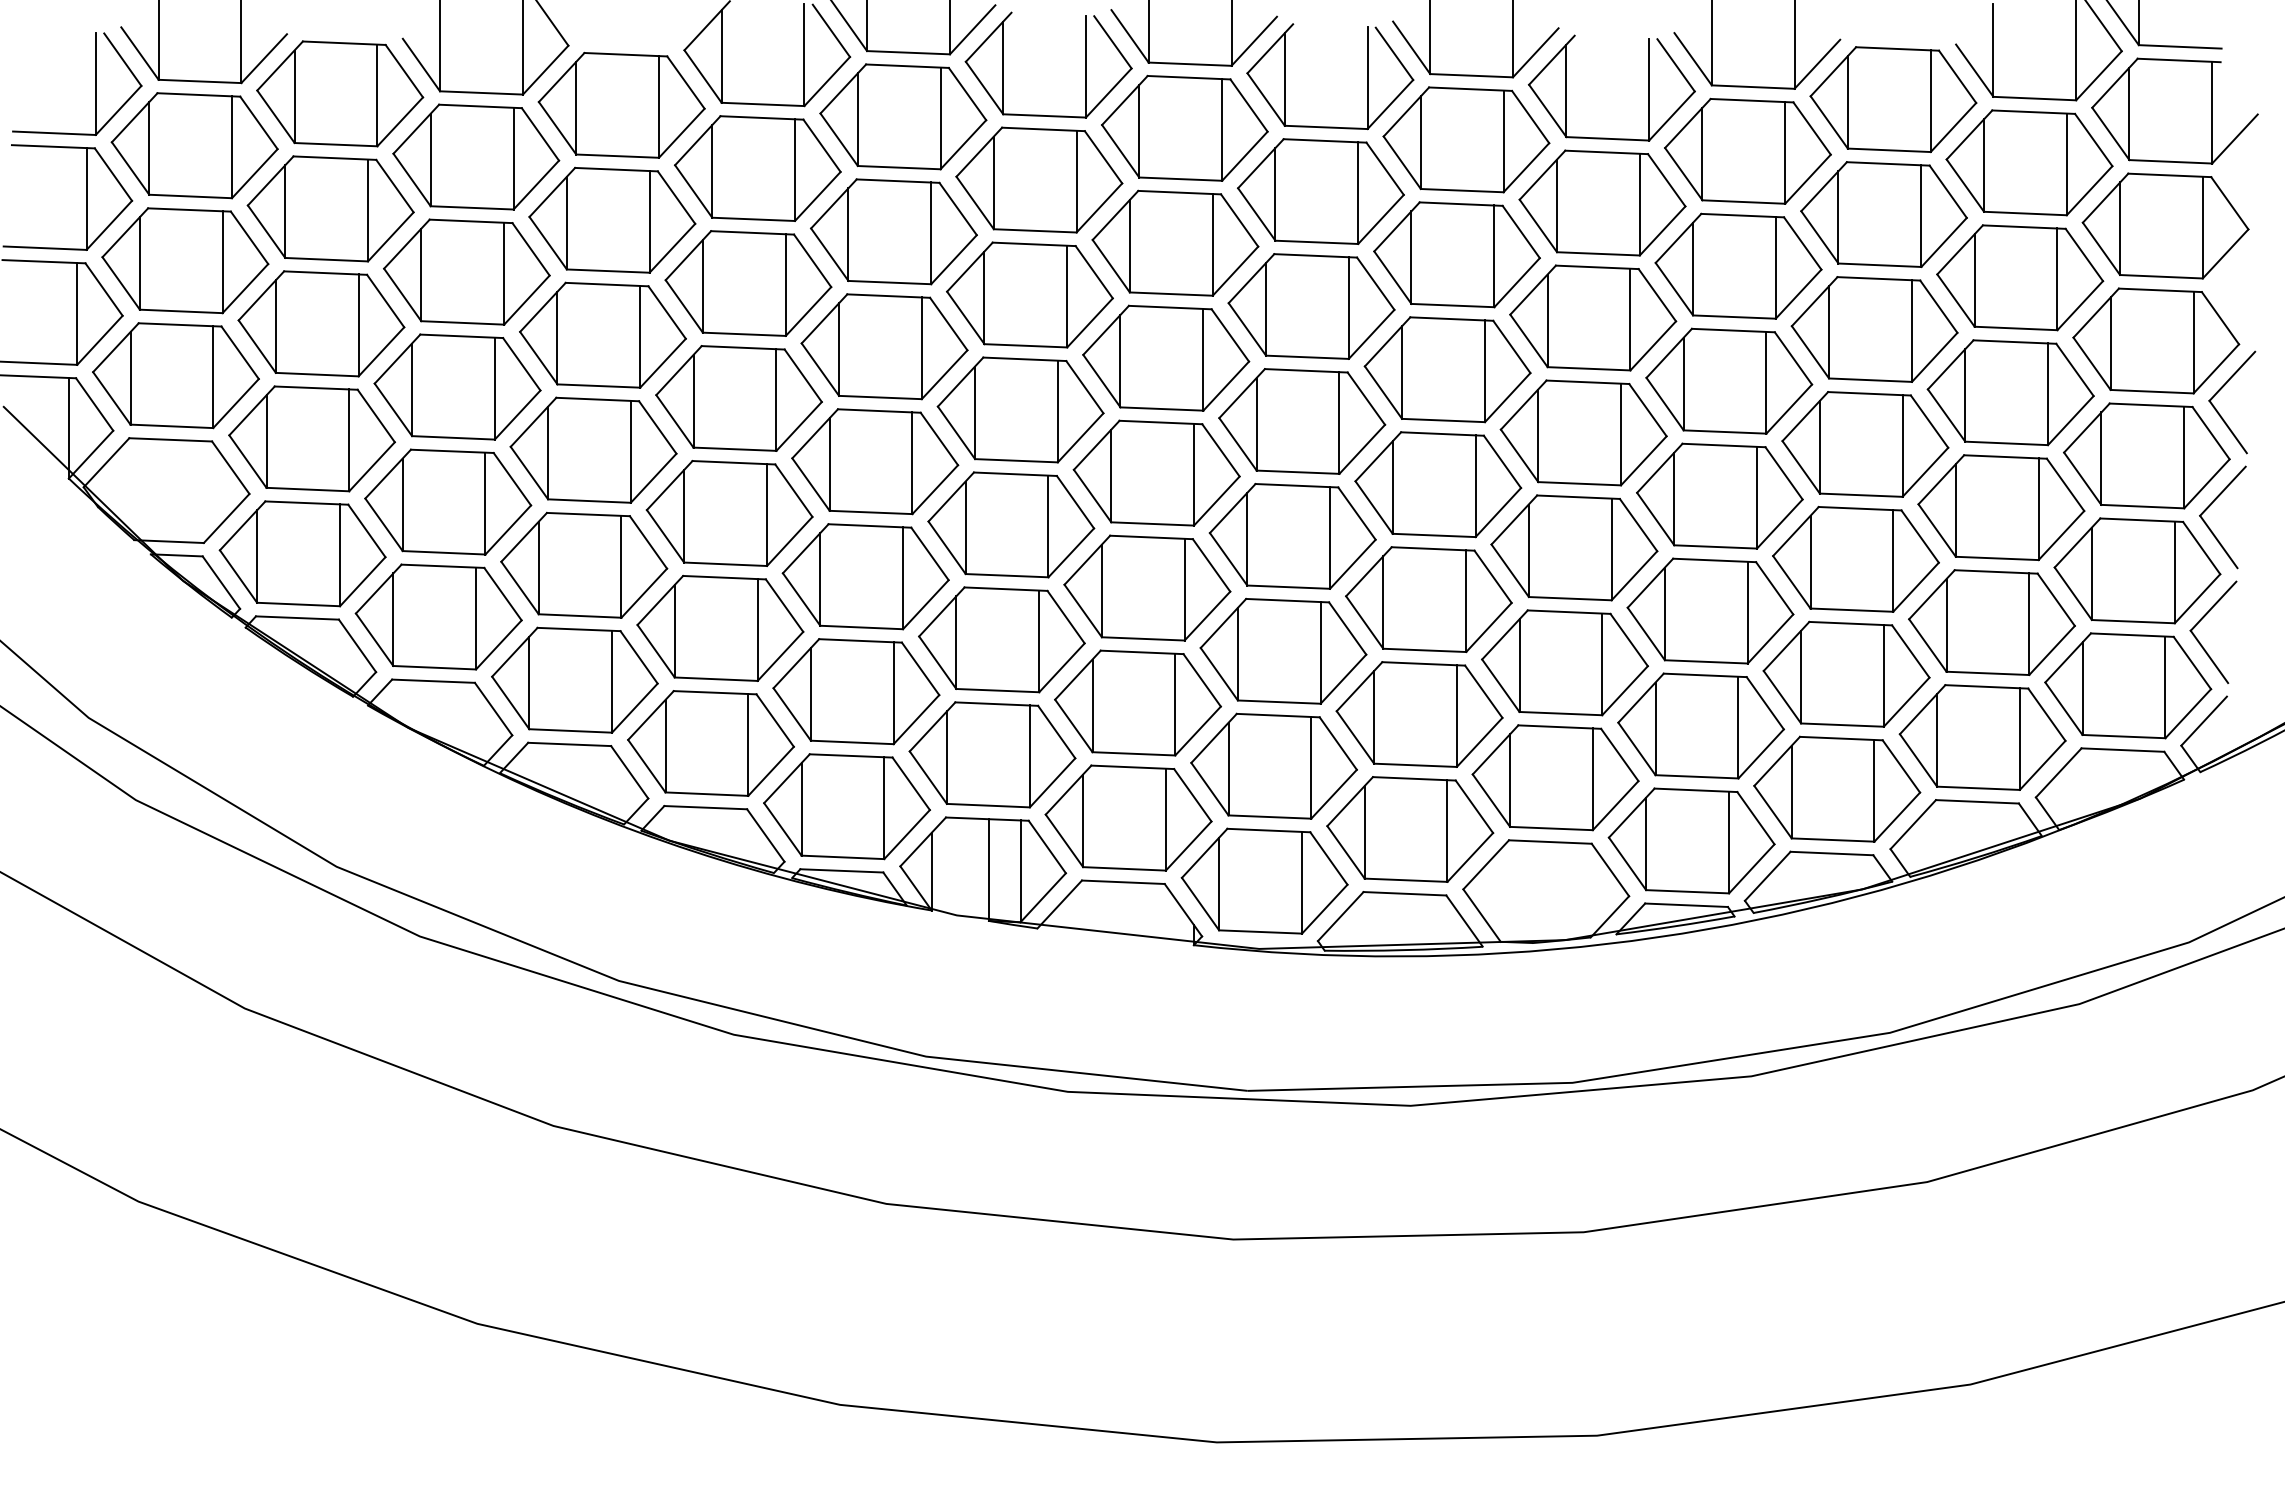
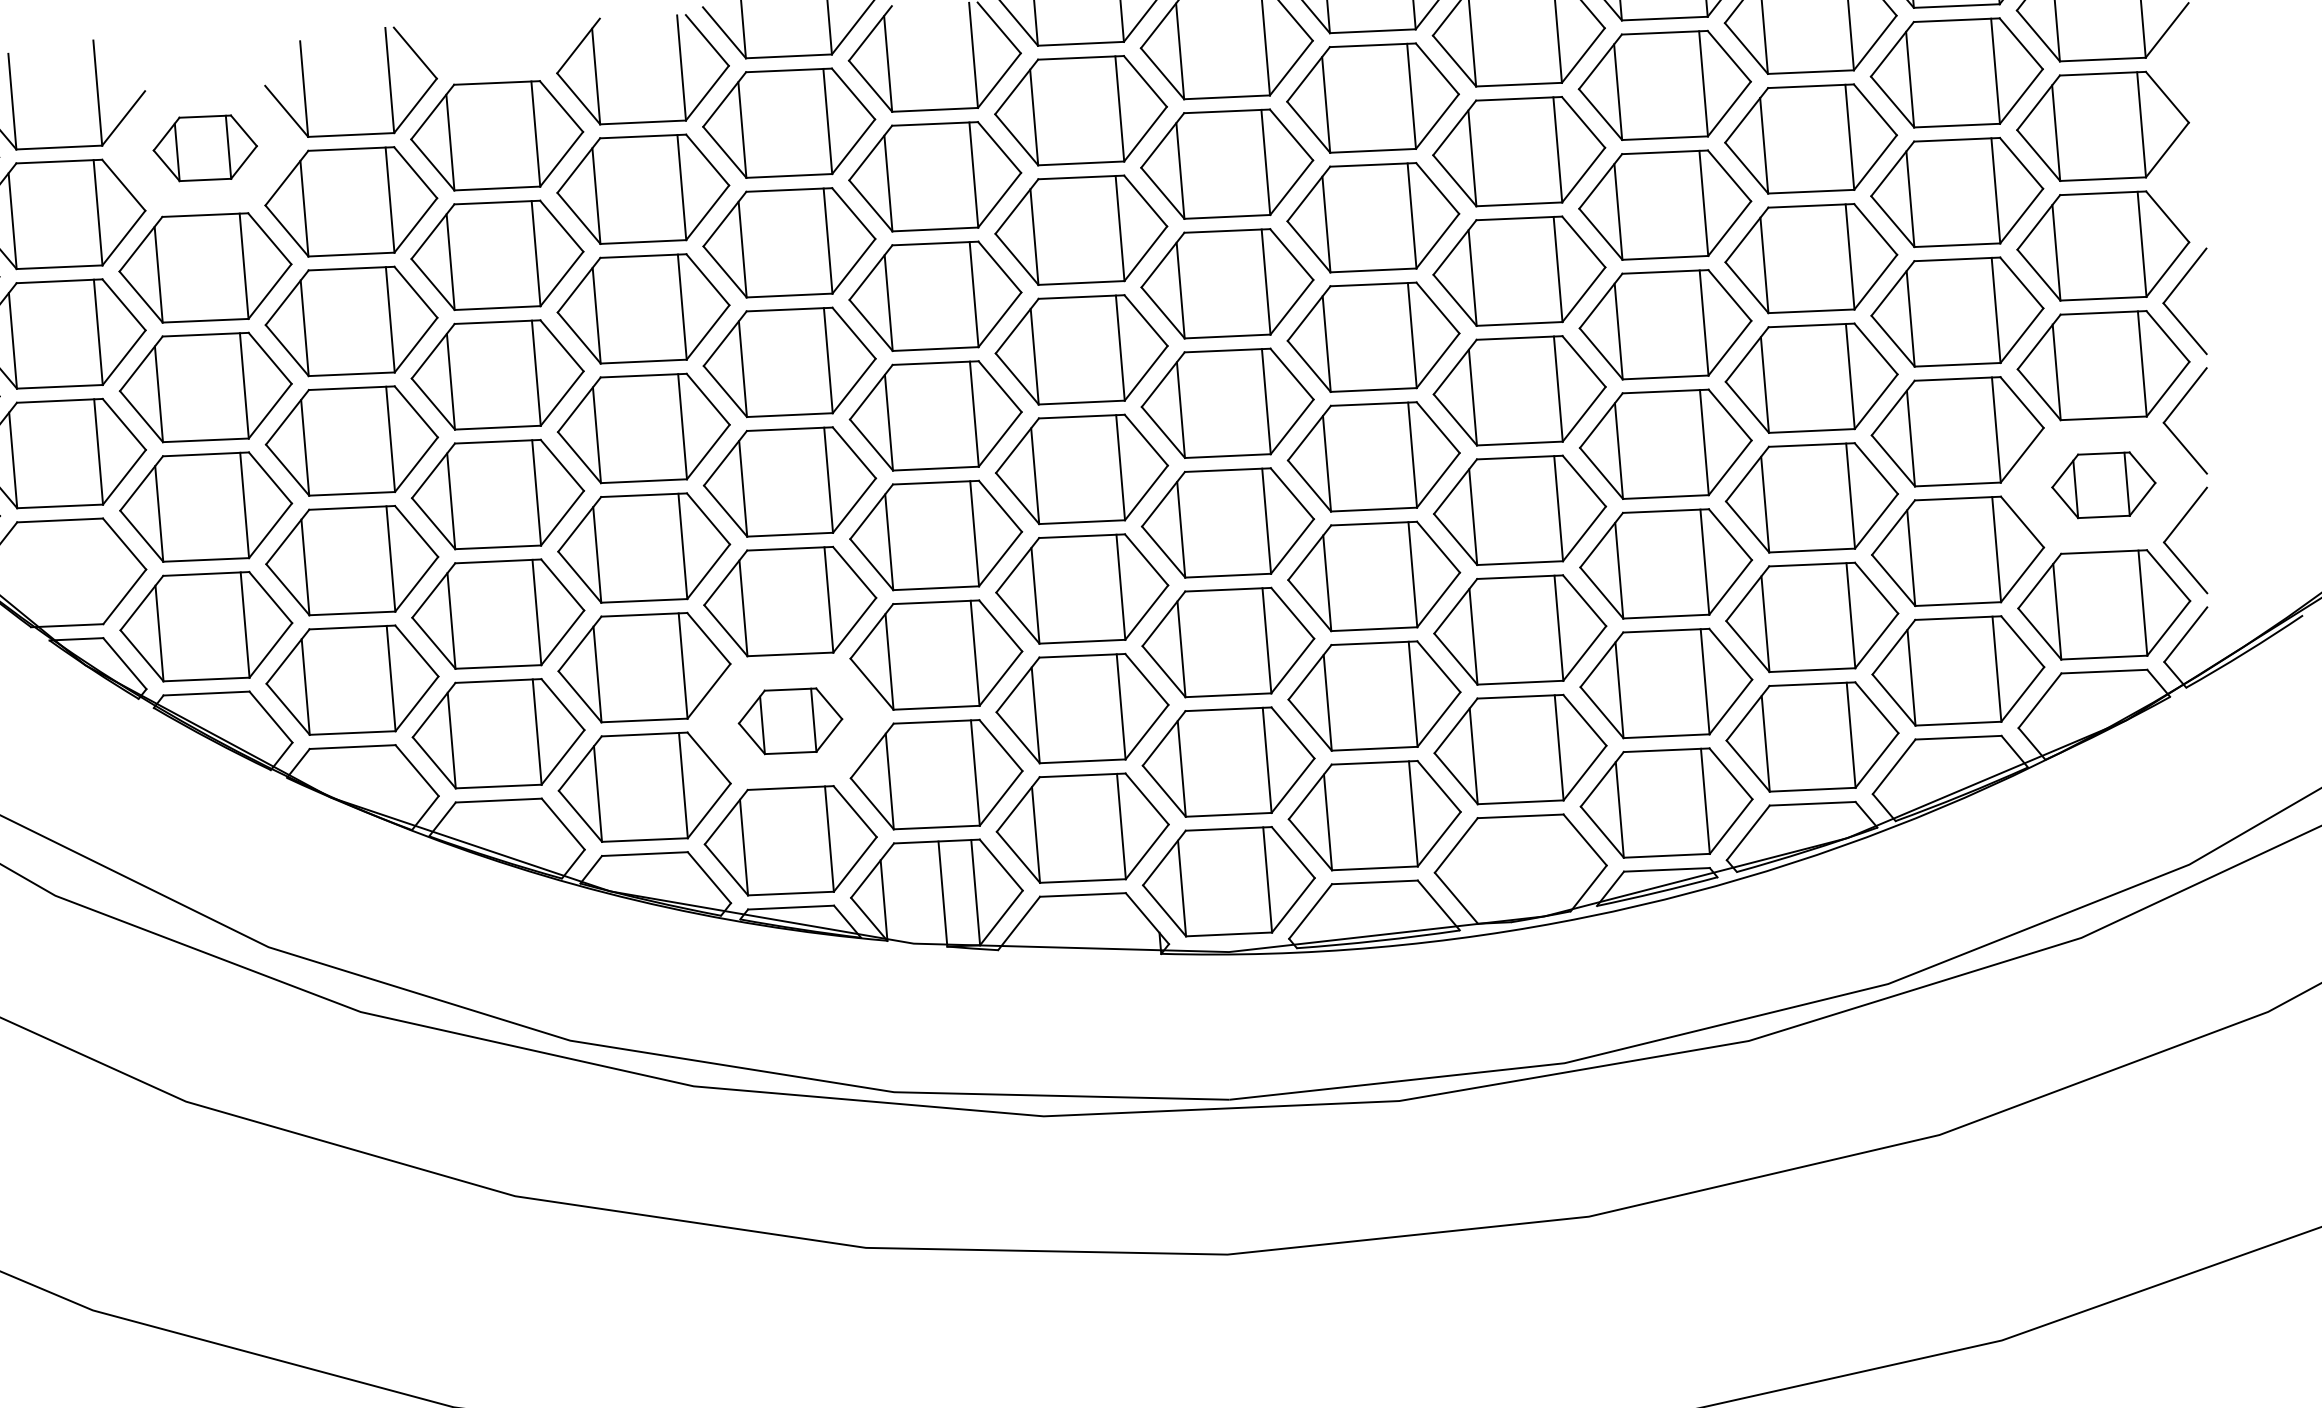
part: (340, 93) -> (205, 147), size x0.6
part: (2137, 570) -> (2103, 484), size x0.6
part: (856, 691) -> (790, 720), size x0.6

